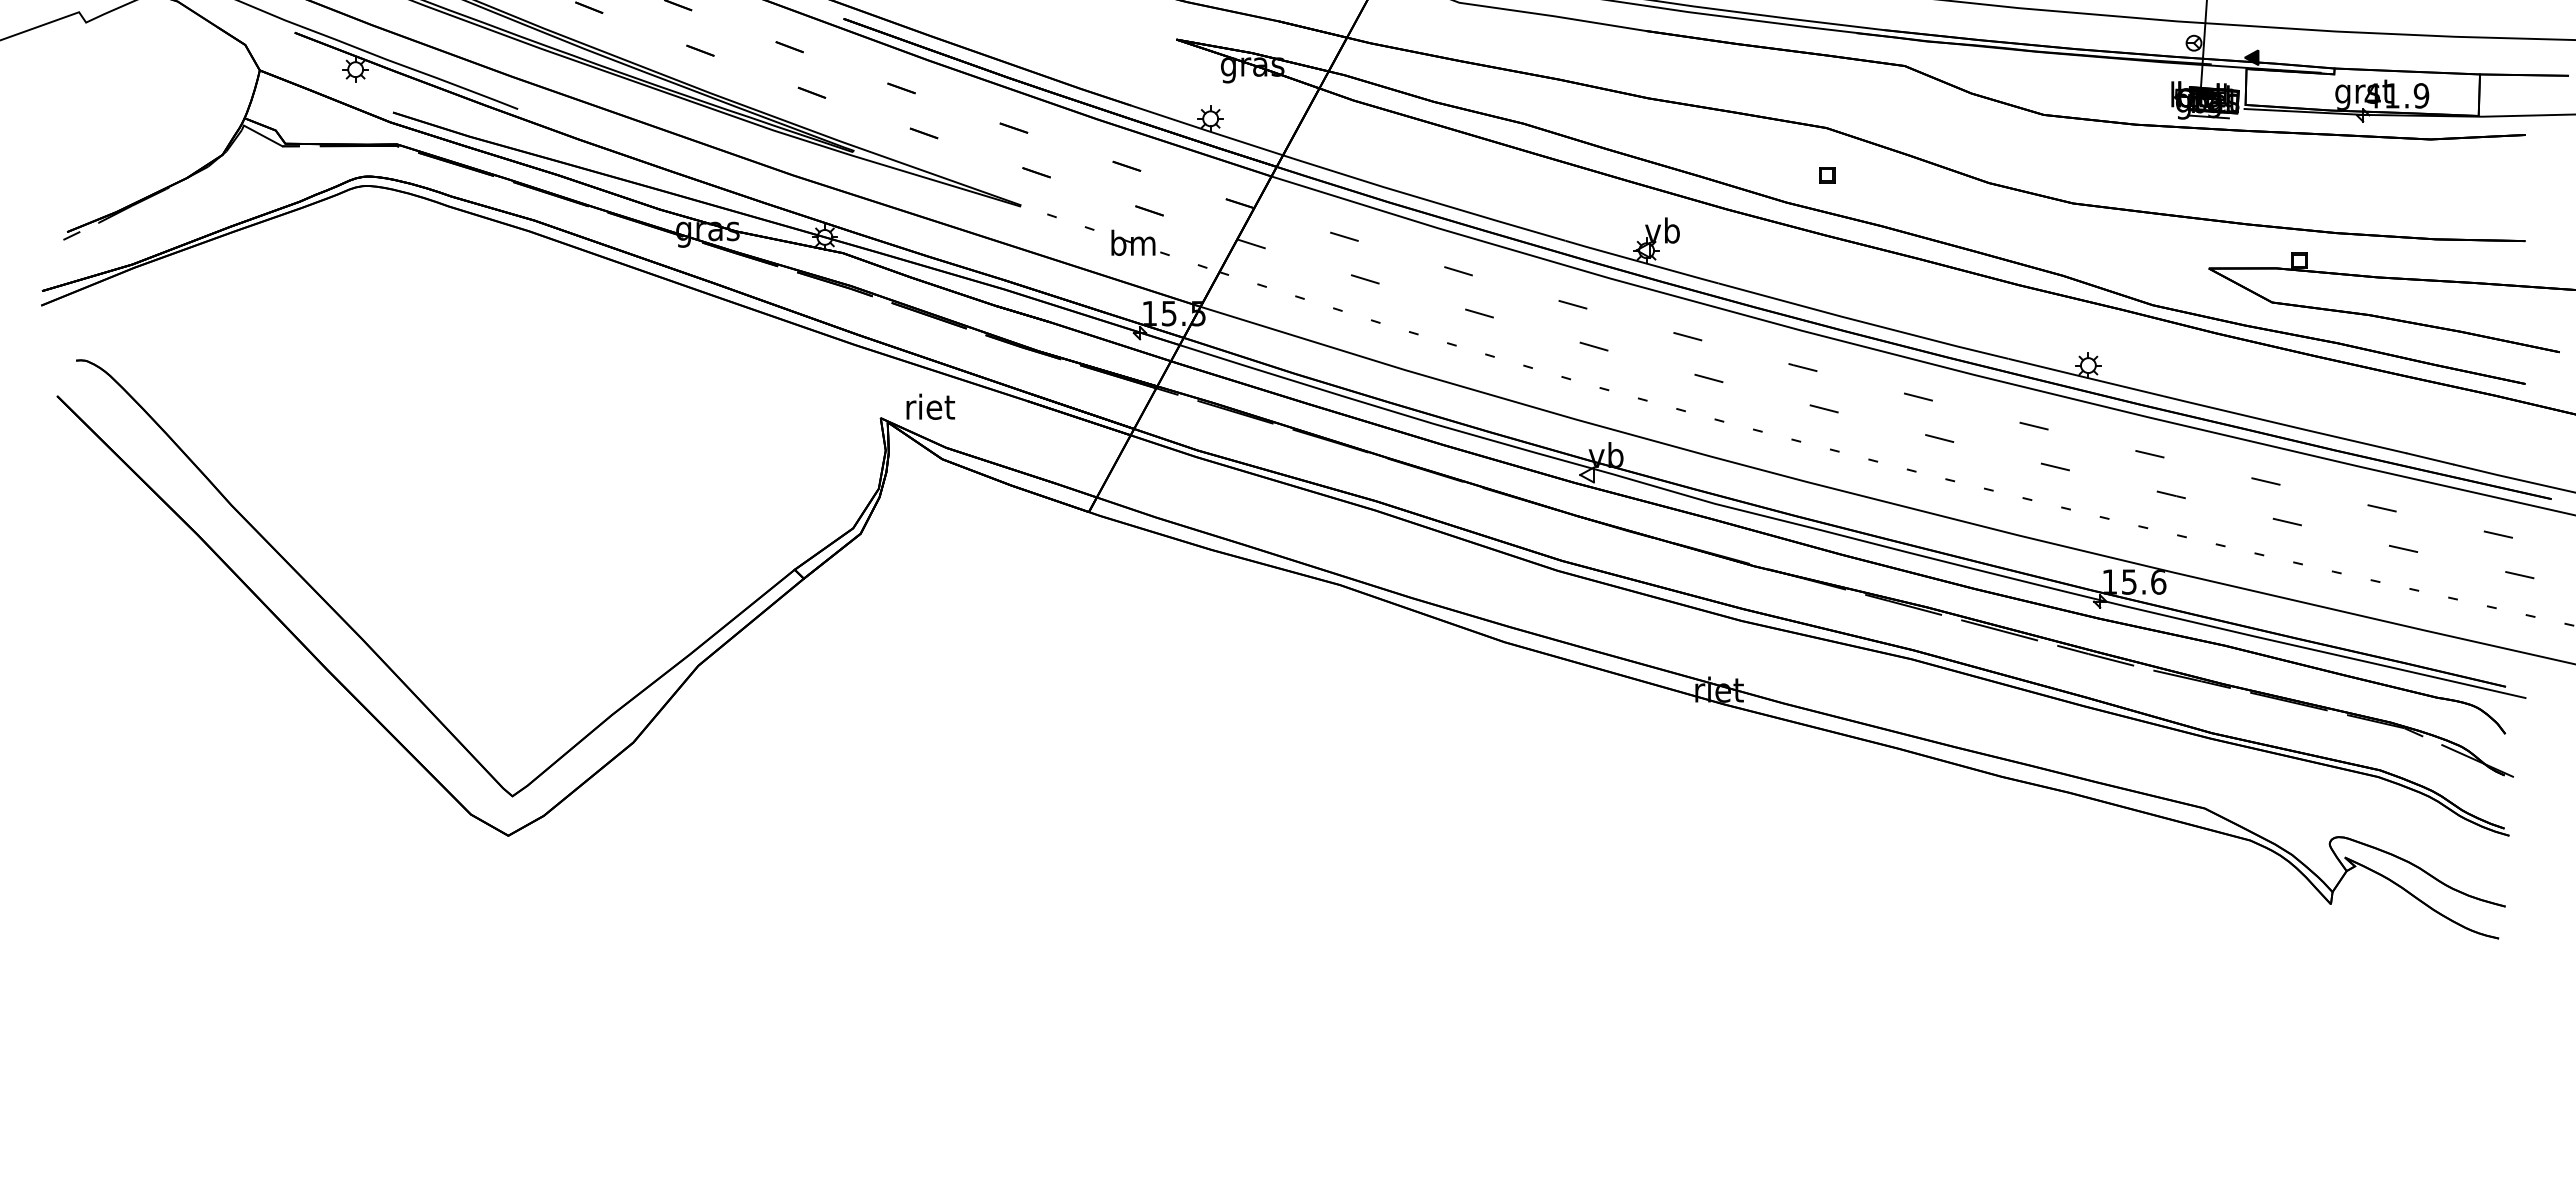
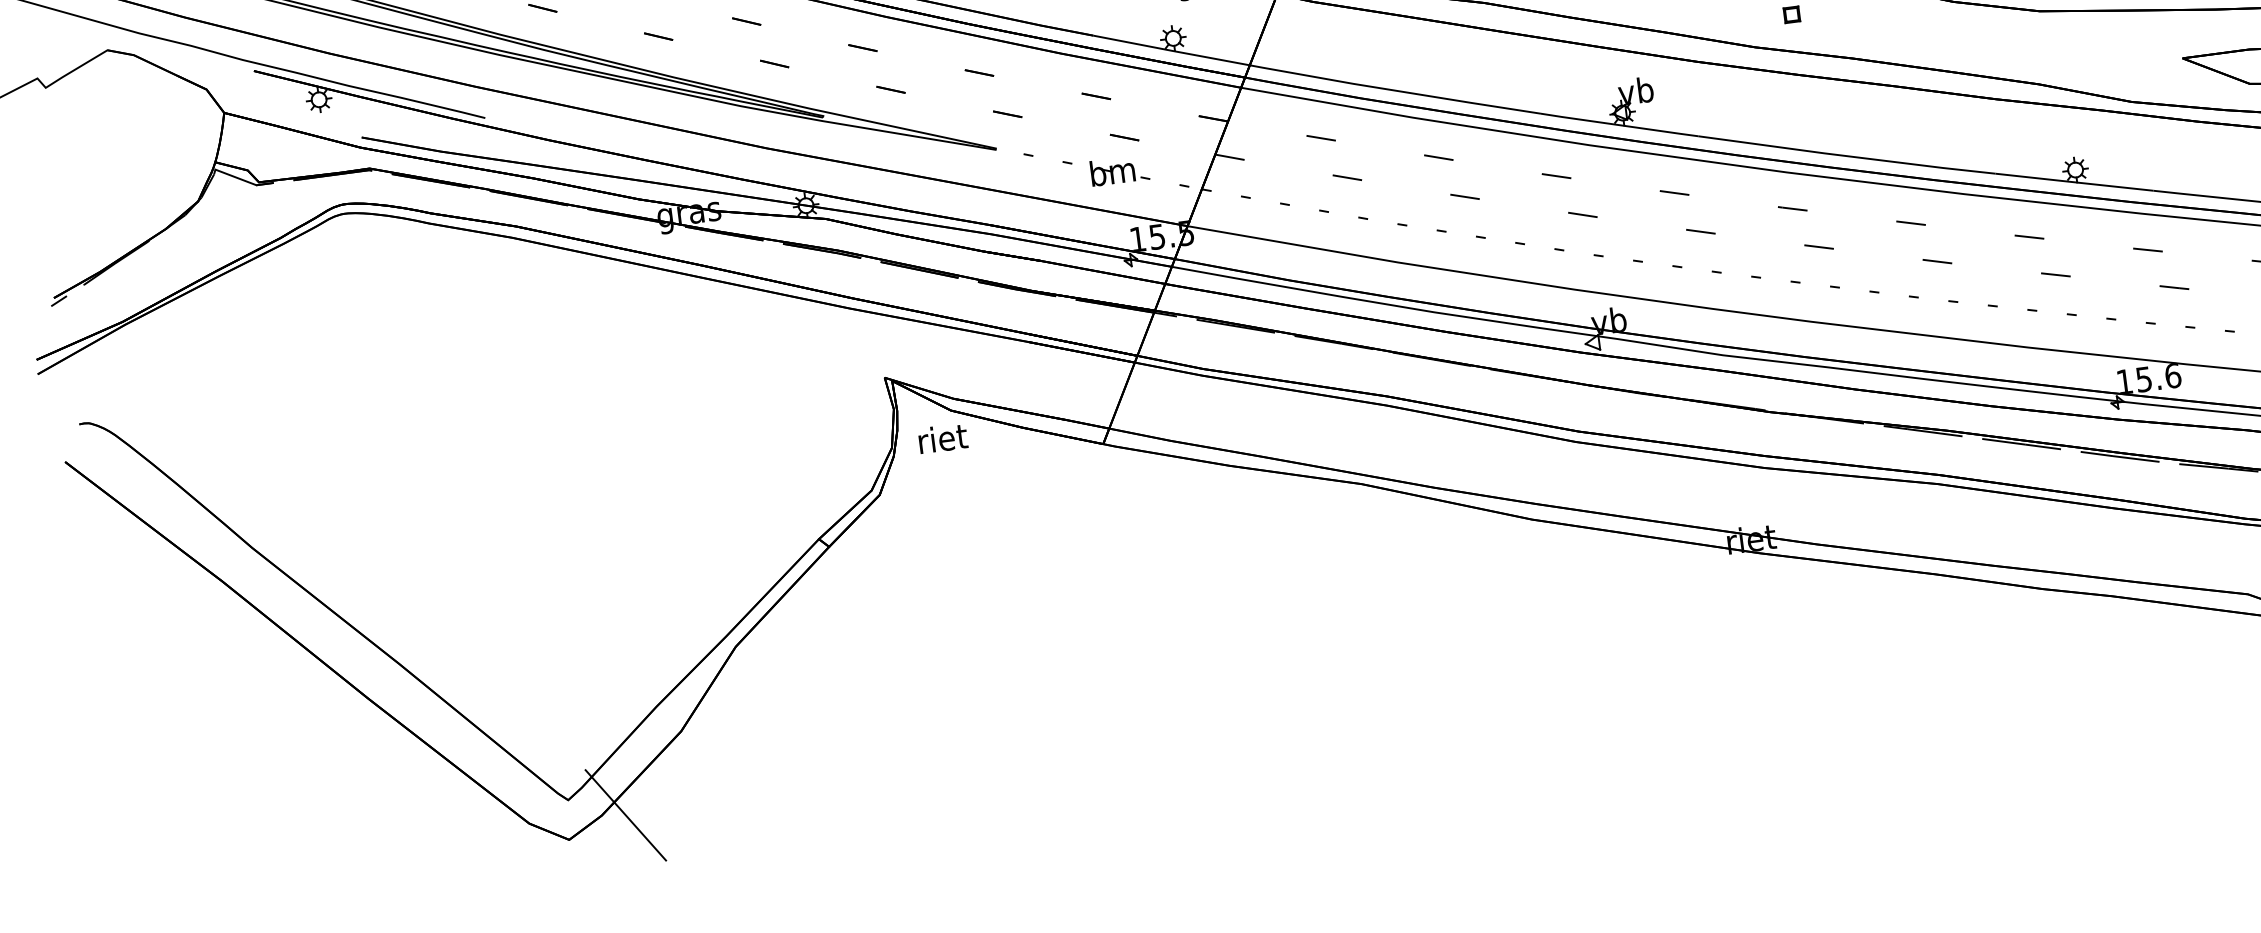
text: (930, 406) -> (942, 438), moved
line: (567, 818) -> (625, 815), added

